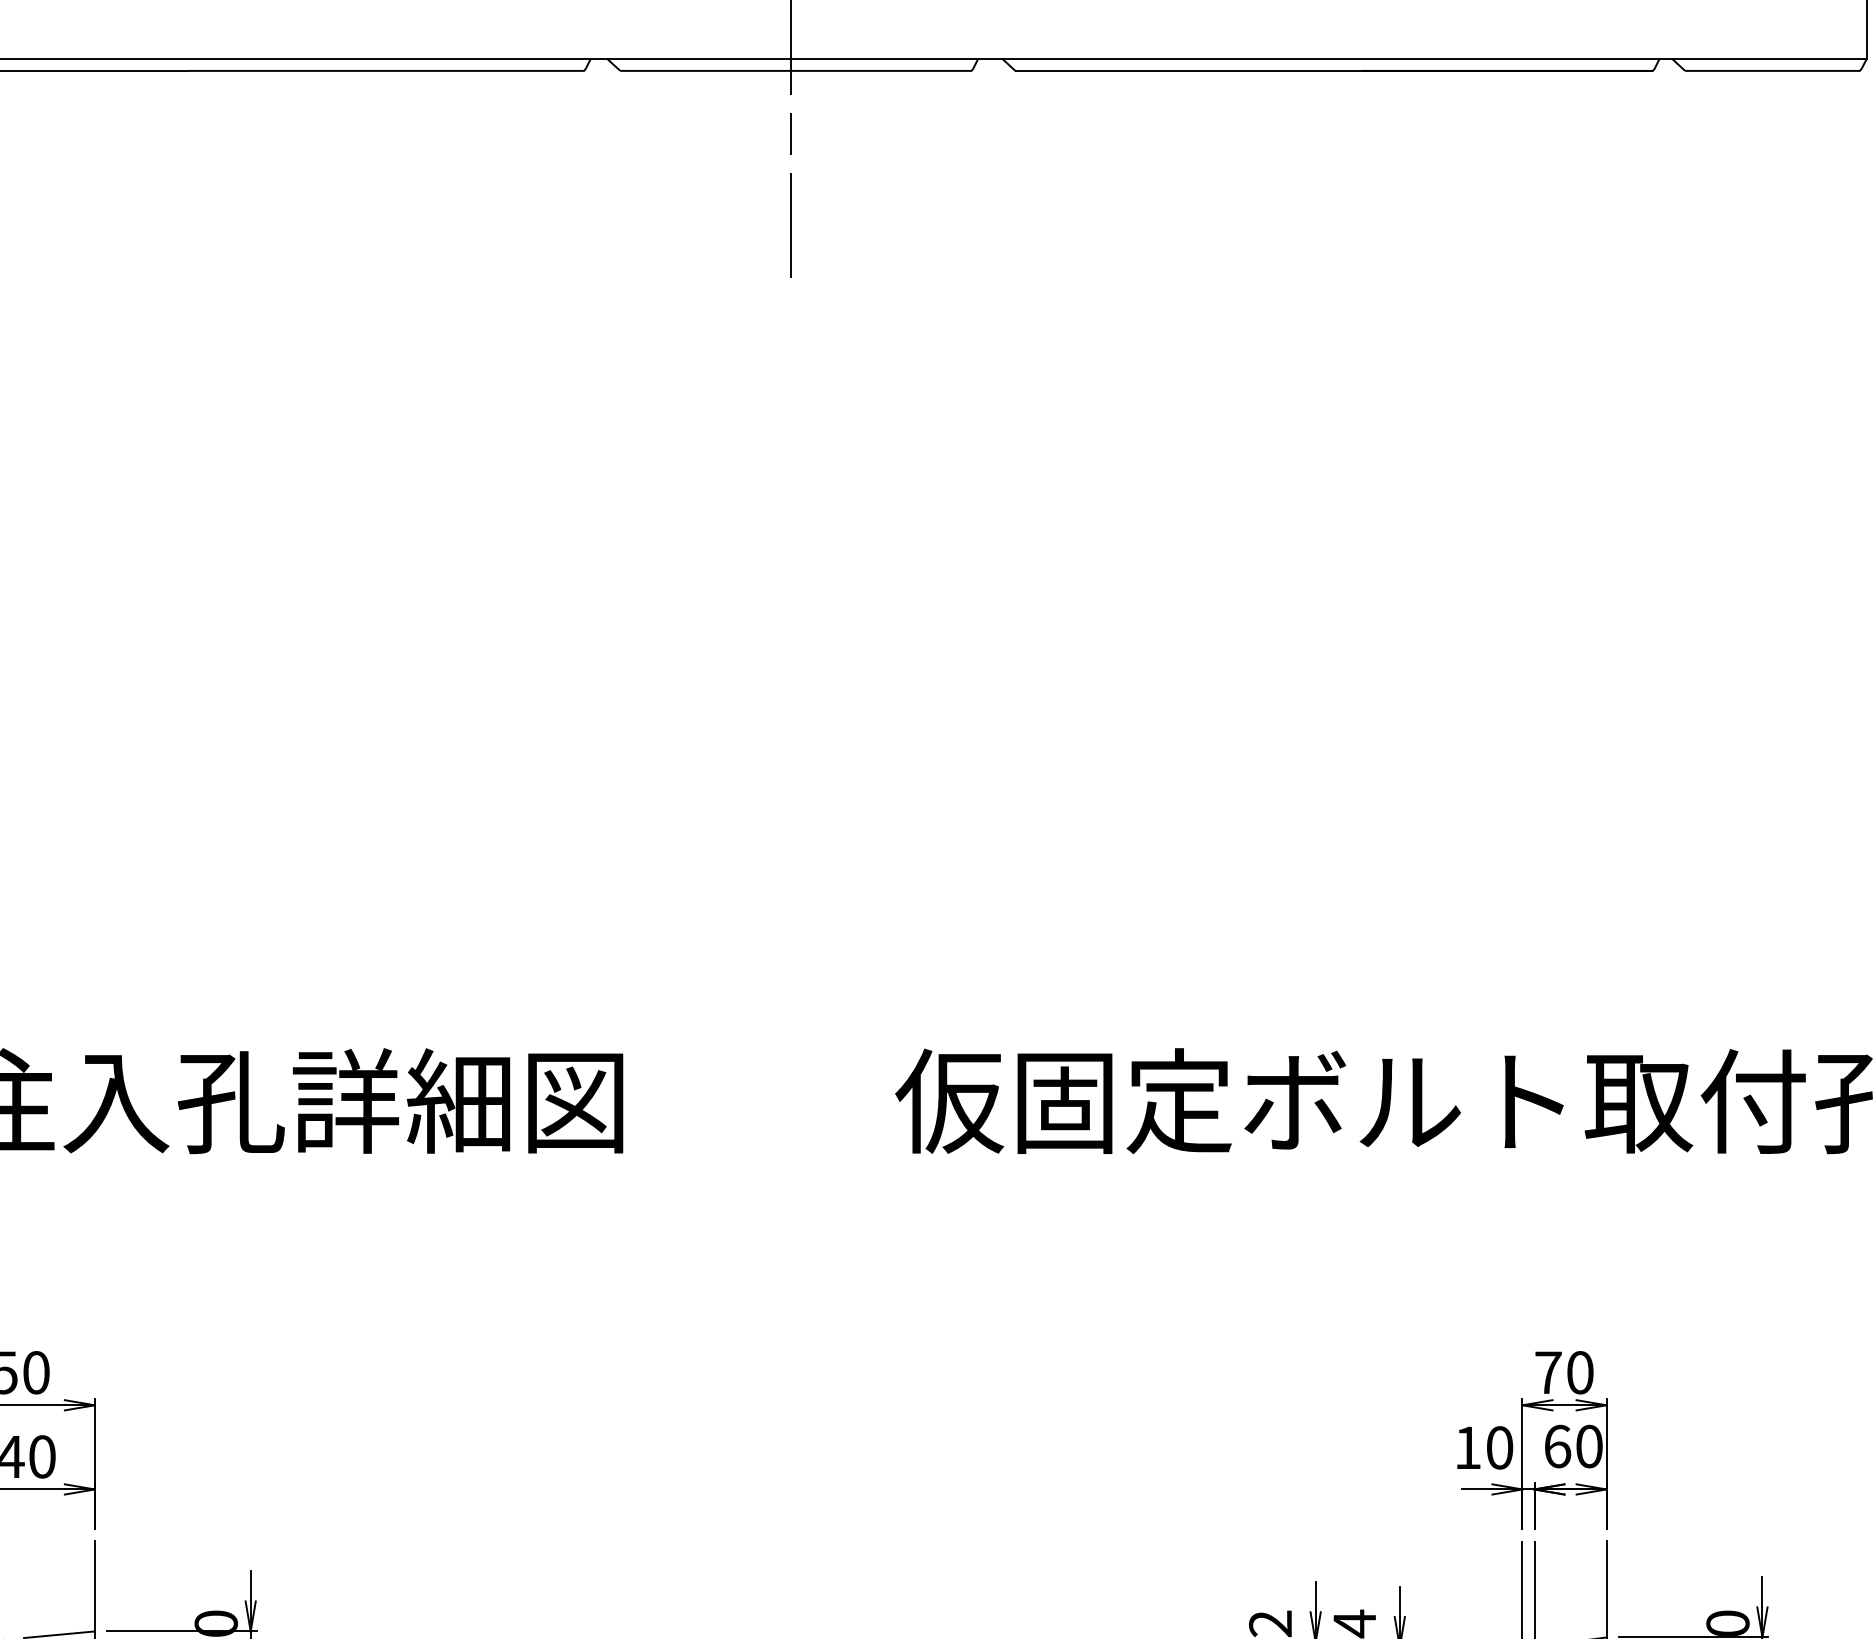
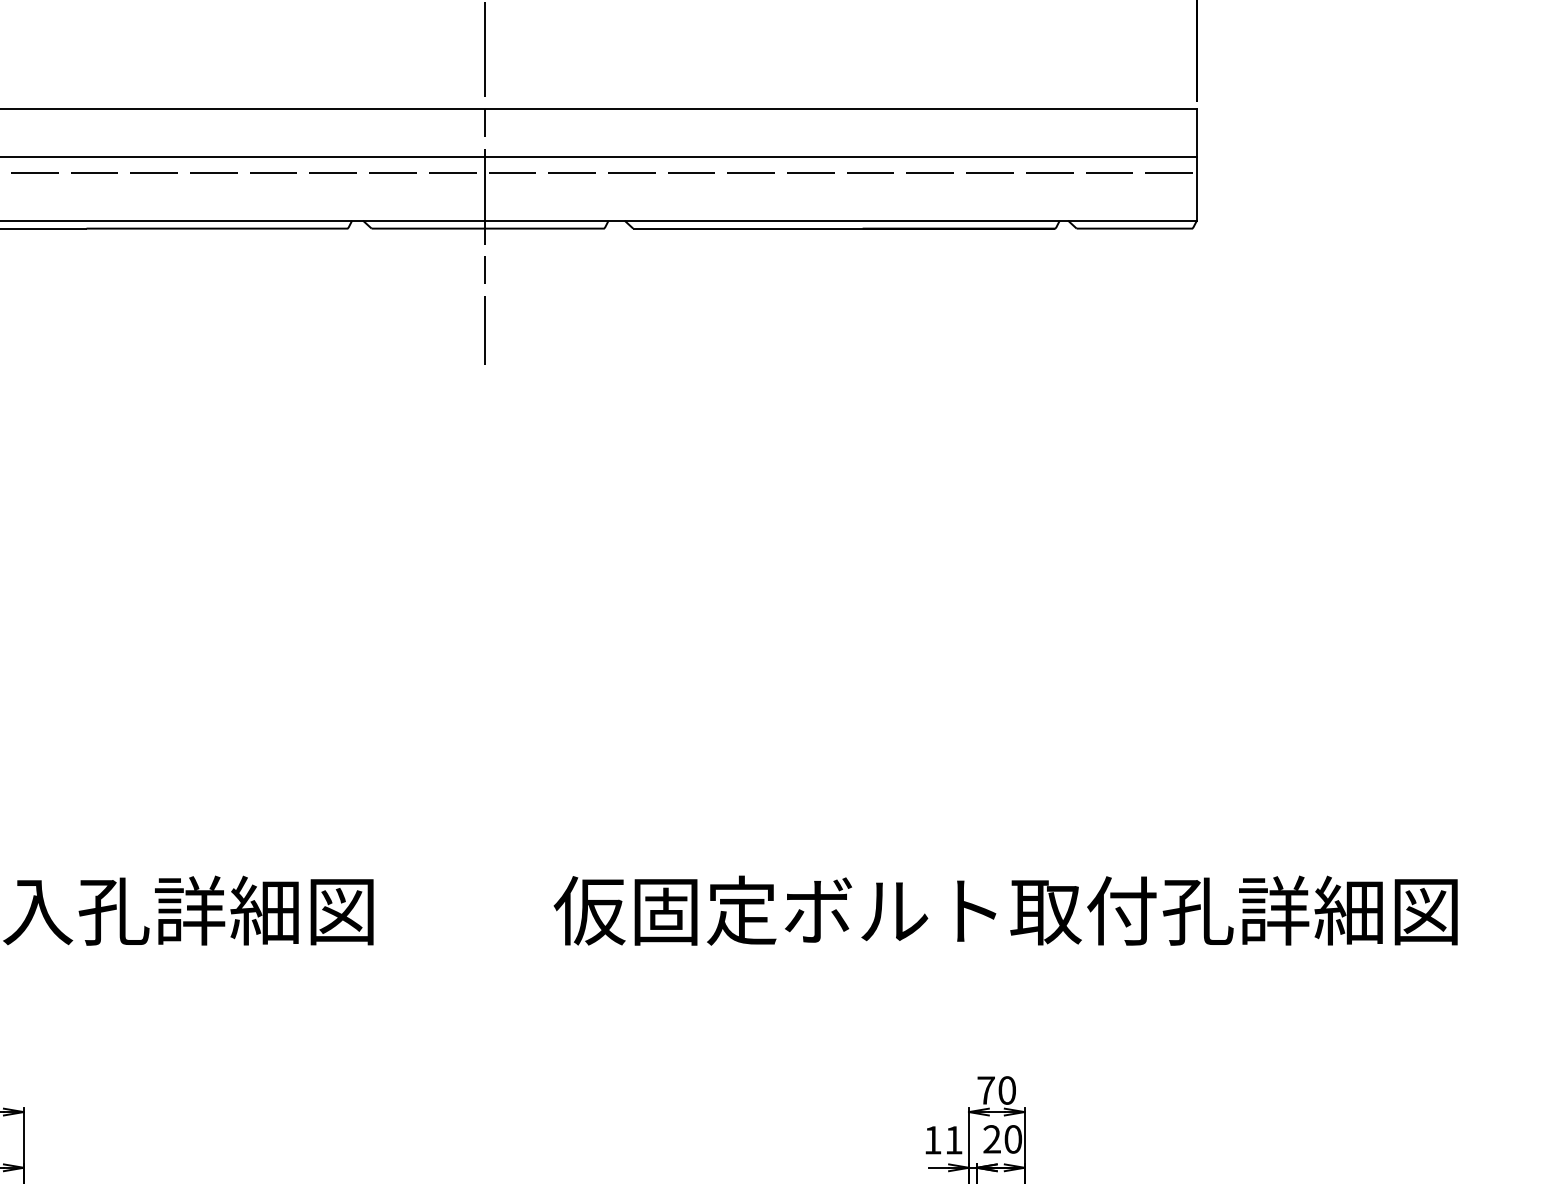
text: (1499, 1446) -> (953, 1139), 10 -> 11
text: (1558, 1446) -> (992, 1139), 60 -> 20

